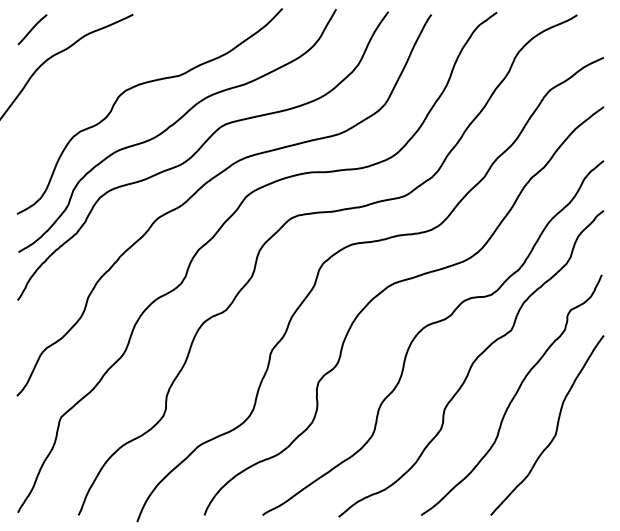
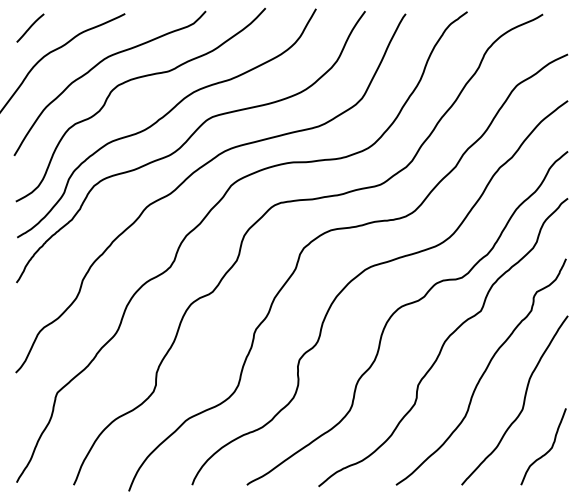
curve: (100, 72) -> (94, 68), added
curve: (581, 479) -> (546, 451), added

